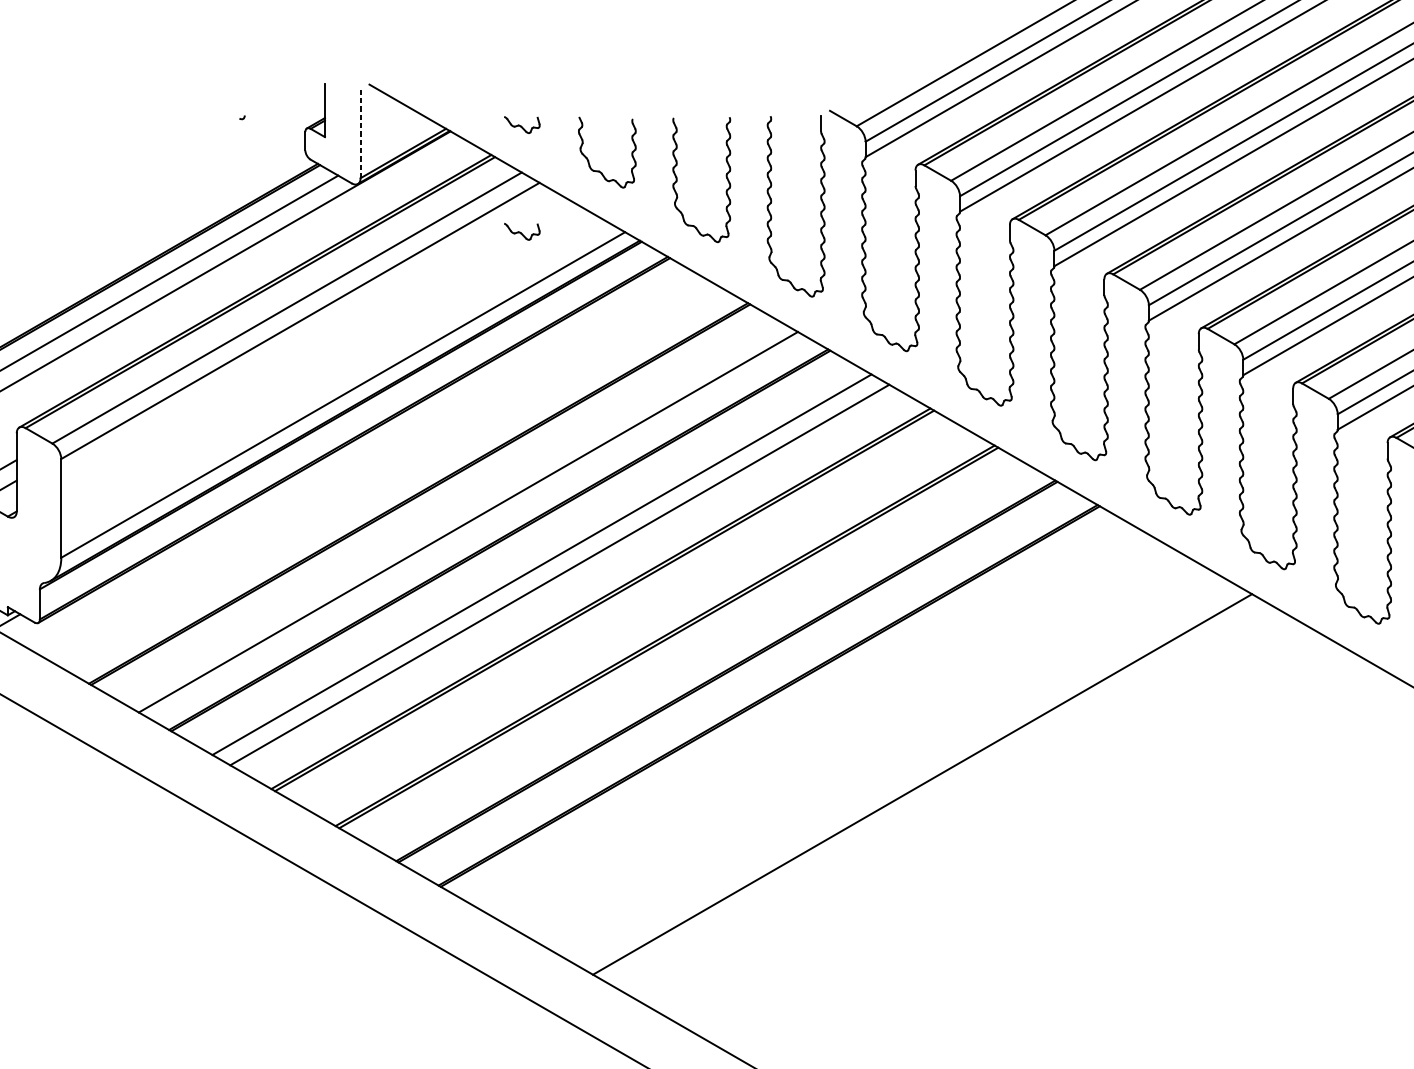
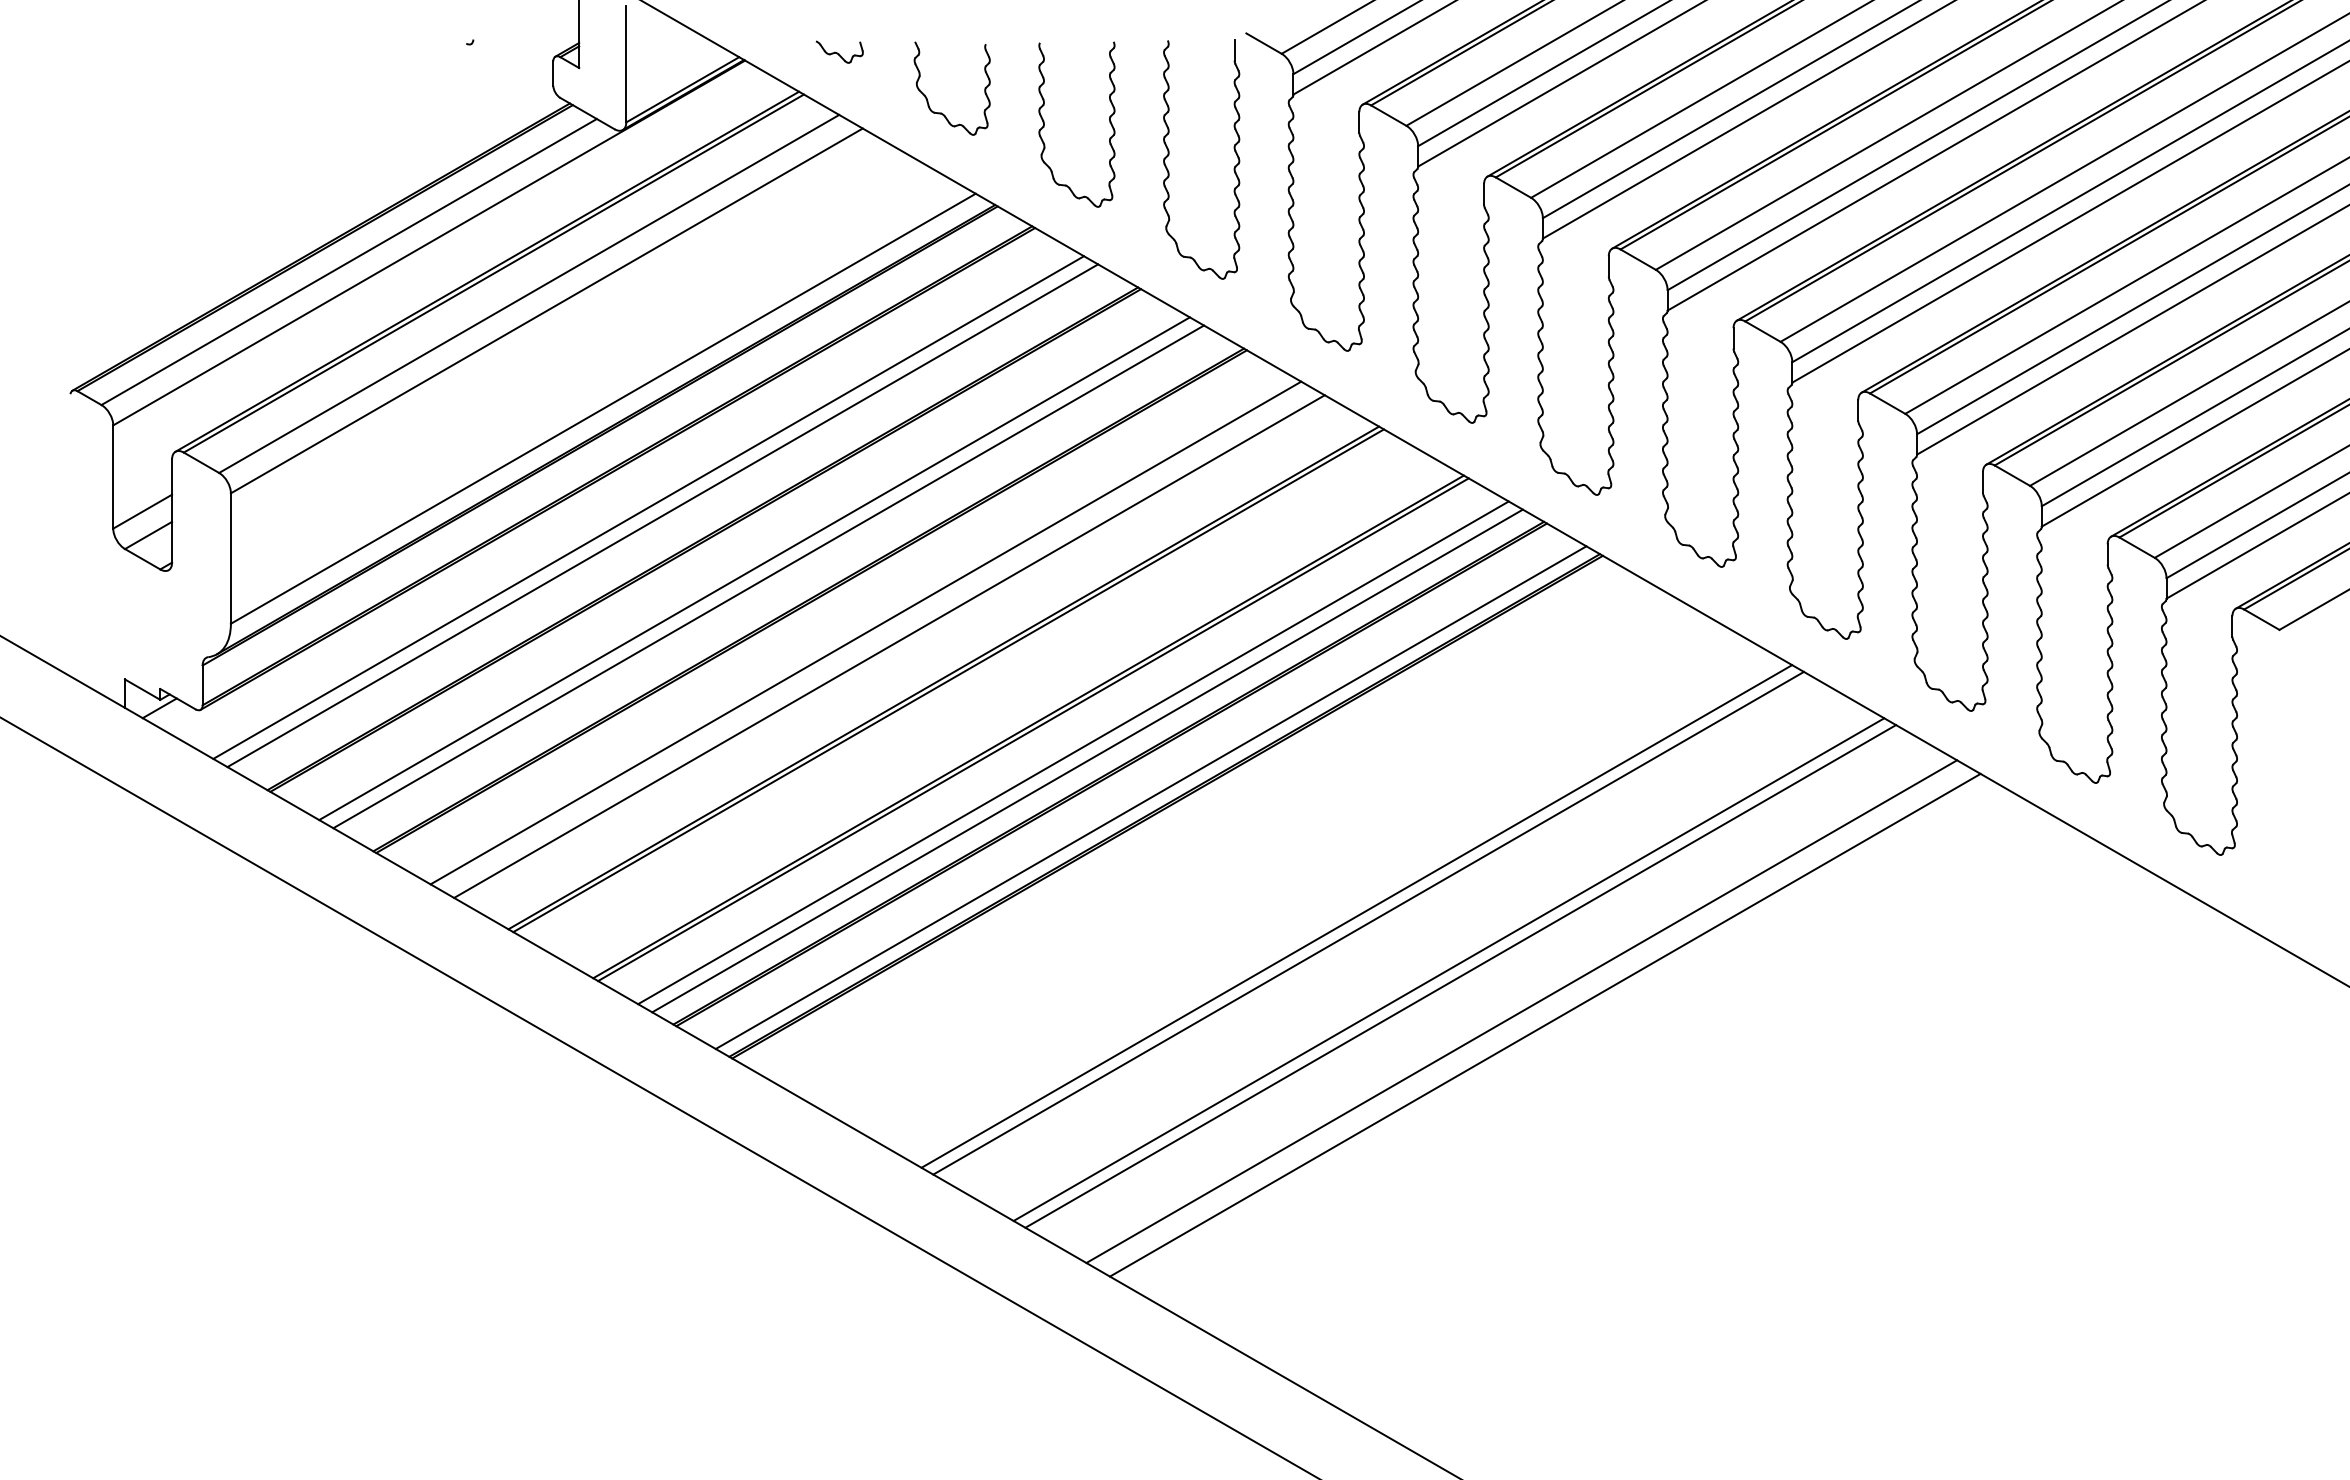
line: (360, 133) -> (626, 63), dashed -> solid
part: (522, 231) -> (839, 192), removed
line: (377, 469) -> (648, 507), added
line: (388, 475) -> (662, 515), added
line: (457, 515) -> (754, 568), added
line: (699, 655) -> (1073, 752), added
line: (709, 661) -> (1087, 760), added
line: (757, 689) -> (1150, 797), added
line: (913, 779) -> (1356, 916), added
line: (983, 819) -> (1448, 969), added
line: (992, 824) -> (1460, 976), added
line: (1038, 851) -> (1521, 1011), added
line: (1055, 861) -> (1544, 1024), added

